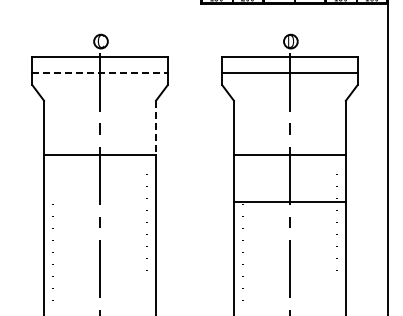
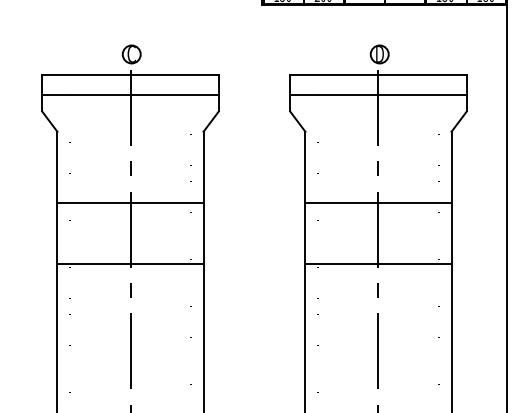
line: (100, 72) -> (131, 94), dashed -> solid
line: (156, 128) -> (204, 167), dashed -> solid
line: (100, 201) -> (131, 263), added

